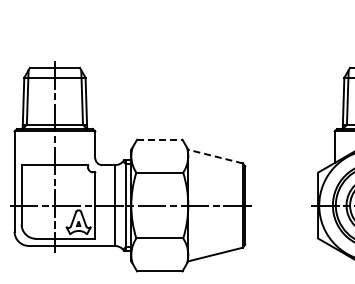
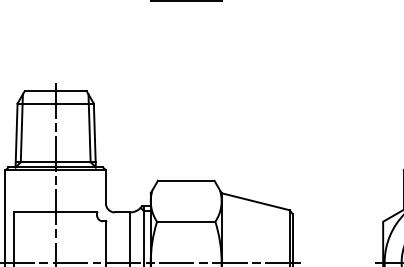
line: (159, 139) -> (185, 180), dashed -> solid
line: (215, 156) -> (255, 201), dashed -> solid

